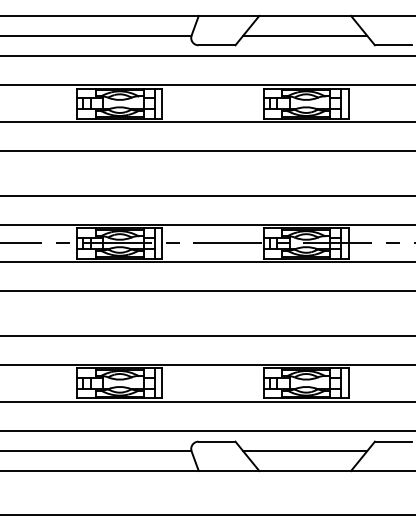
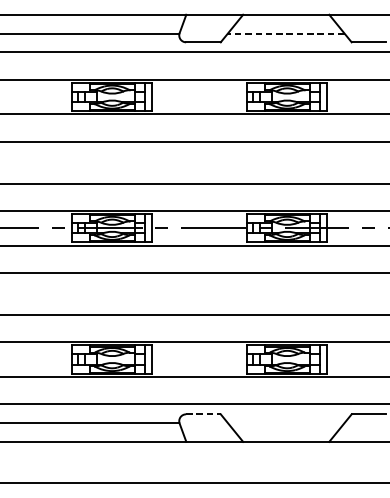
line: (304, 36) -> (285, 34), solid -> dashed
line: (217, 441) -> (203, 414), solid -> dashed
line: (304, 450) -> (285, 422), removed

